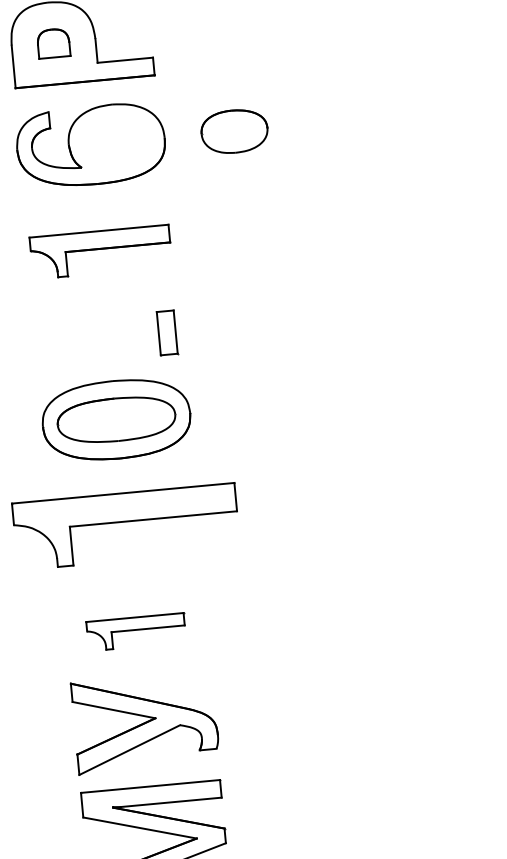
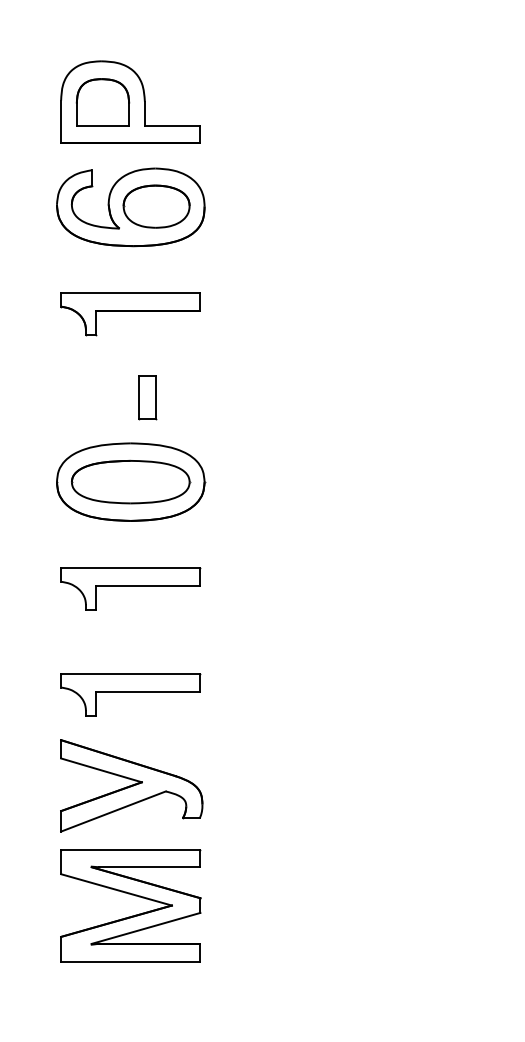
part: (53, 43) -> (102, 102), size x1.67
part: (234, 131) -> (156, 206), moved
part: (167, 332) -> (147, 397), moved
part: (126, 525) -> (130, 588), size x0.62
part: (135, 631) -> (130, 694), size x1.43

